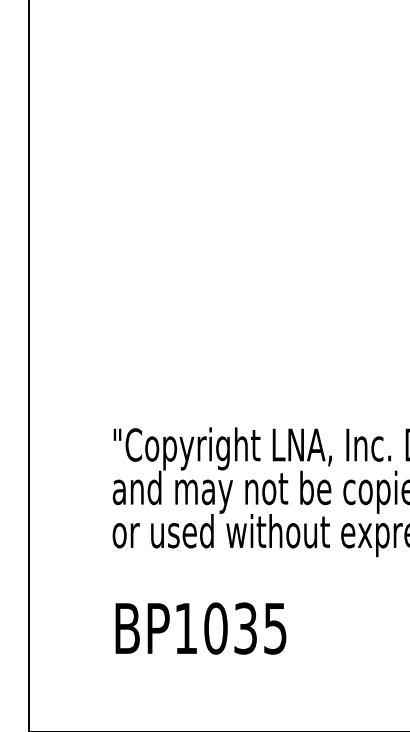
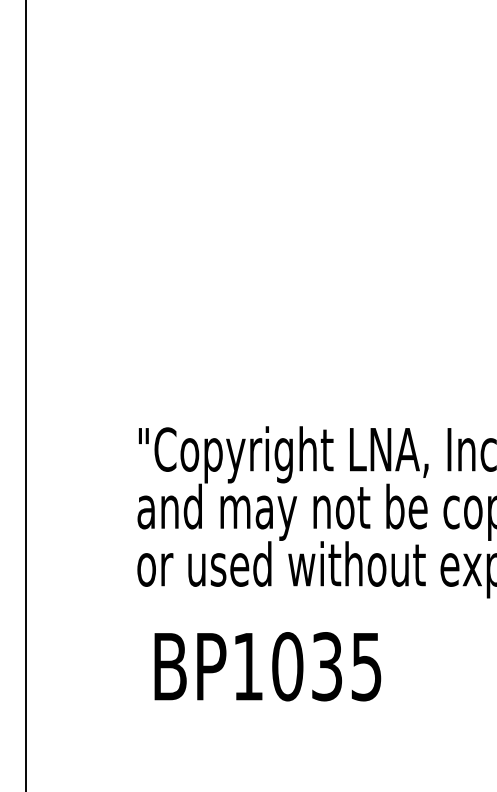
text: (200, 628) -> (267, 666), moved

